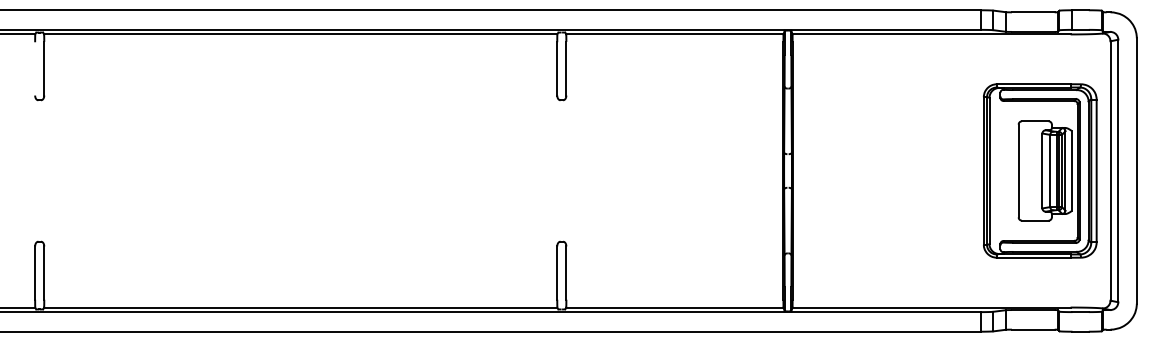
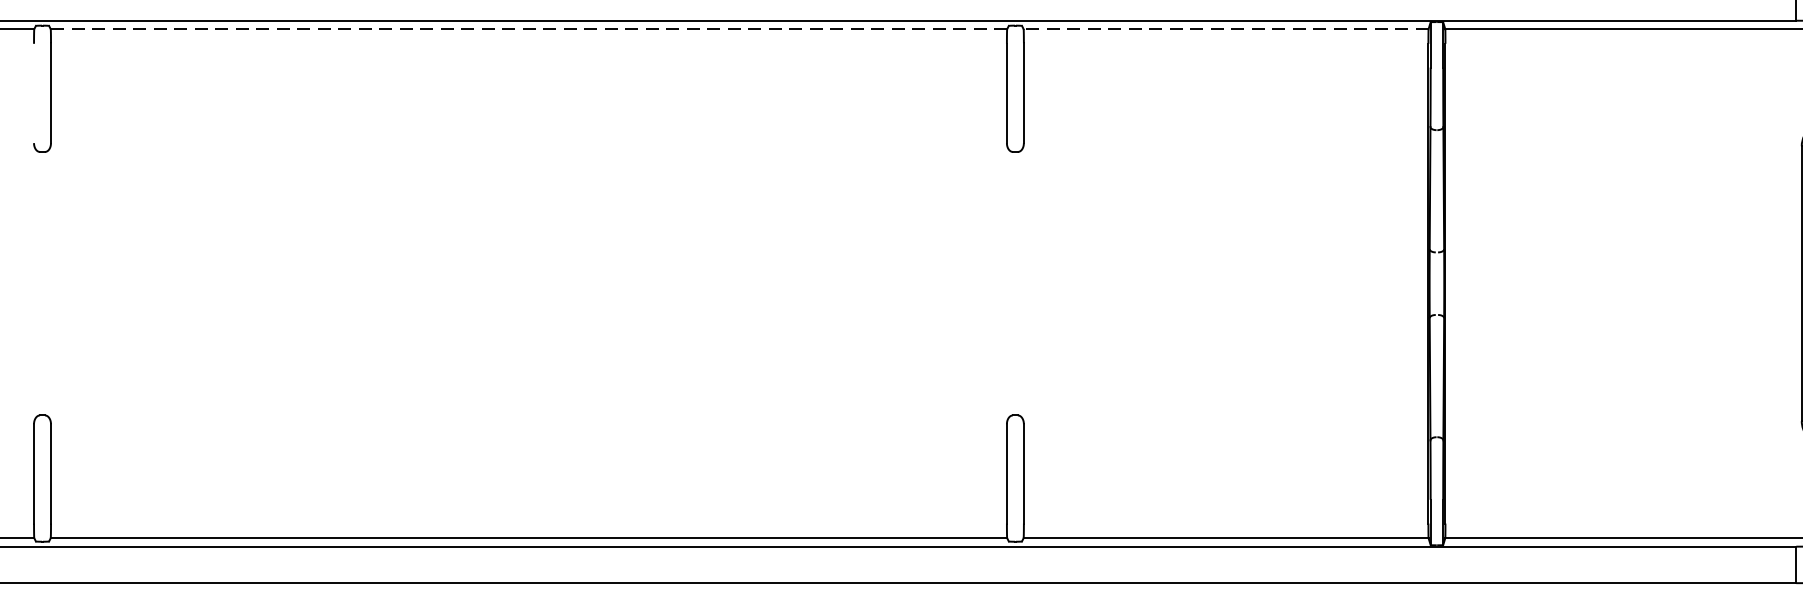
line: (300, 34) -> (528, 29), solid -> dashed
line: (674, 34) -> (1225, 29), solid -> dashed

